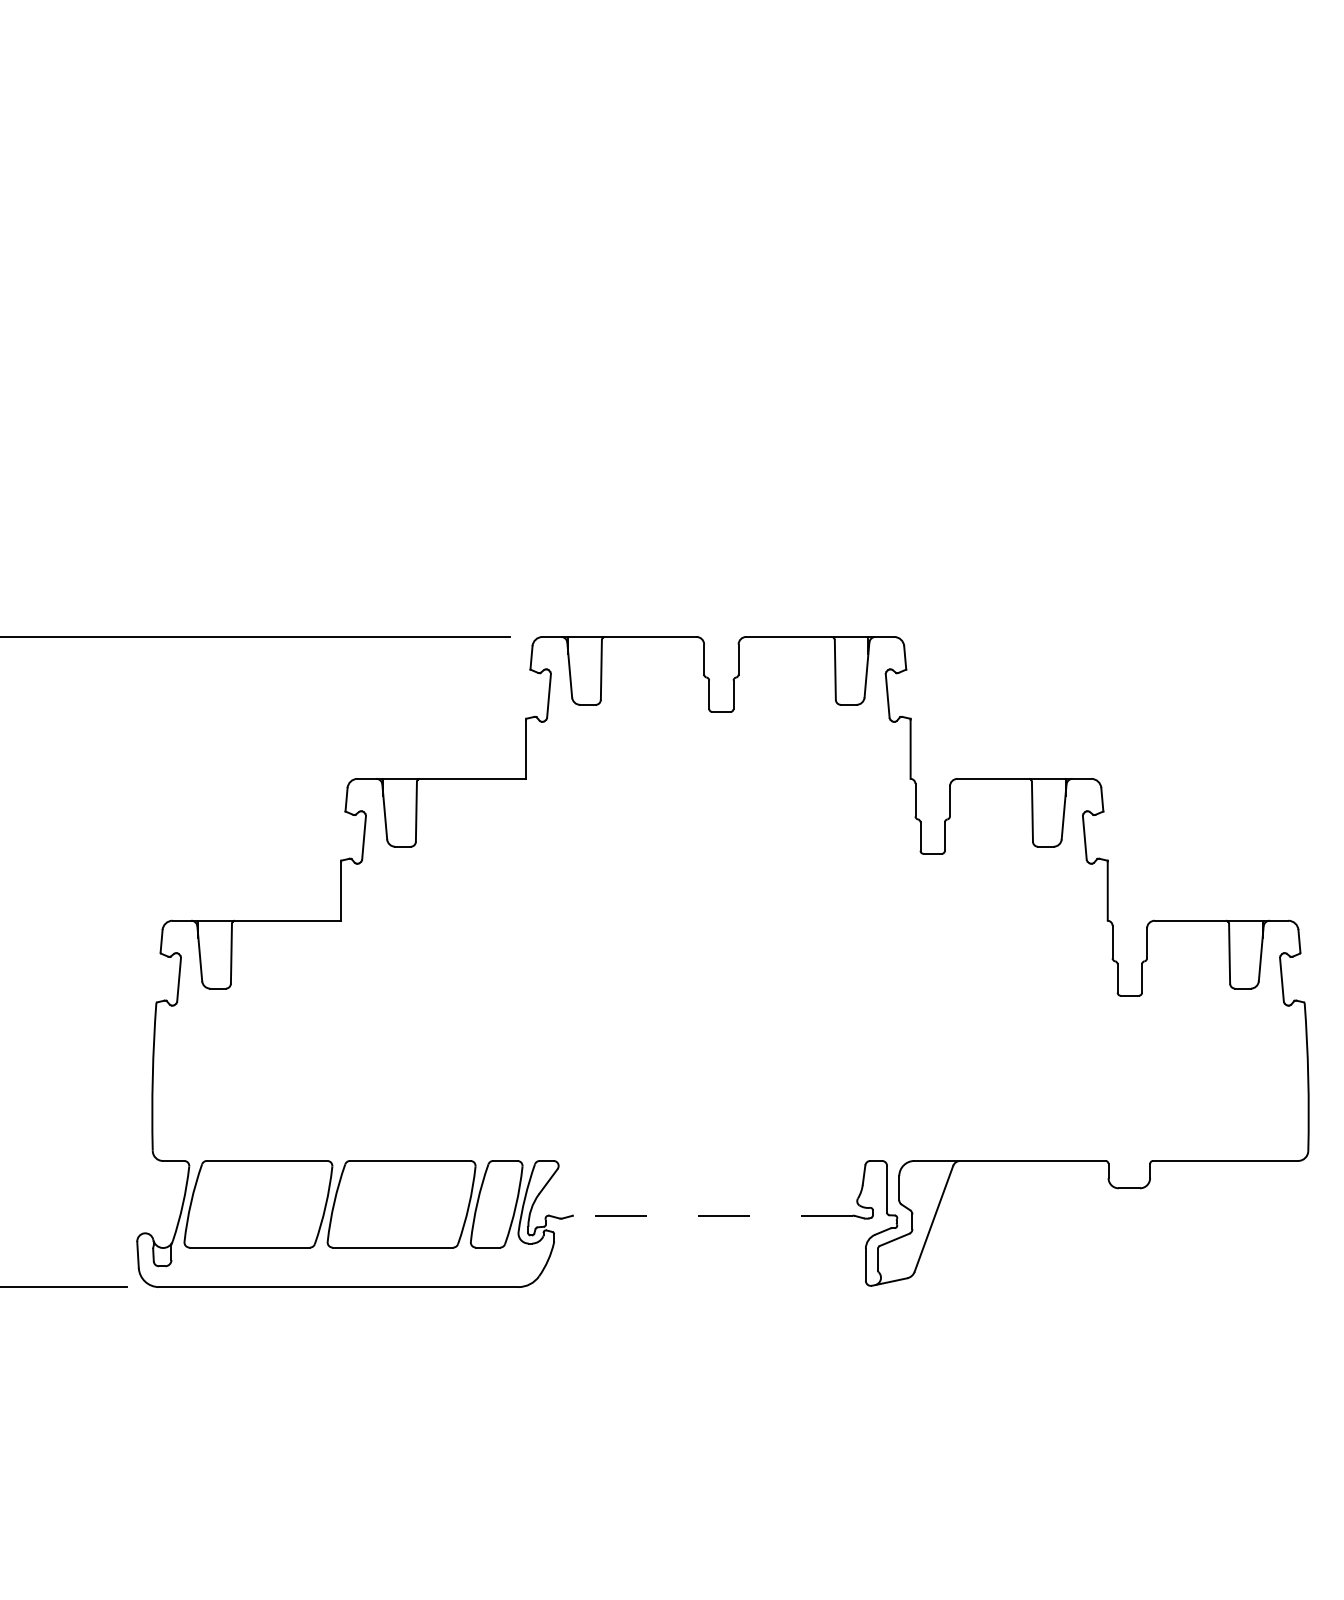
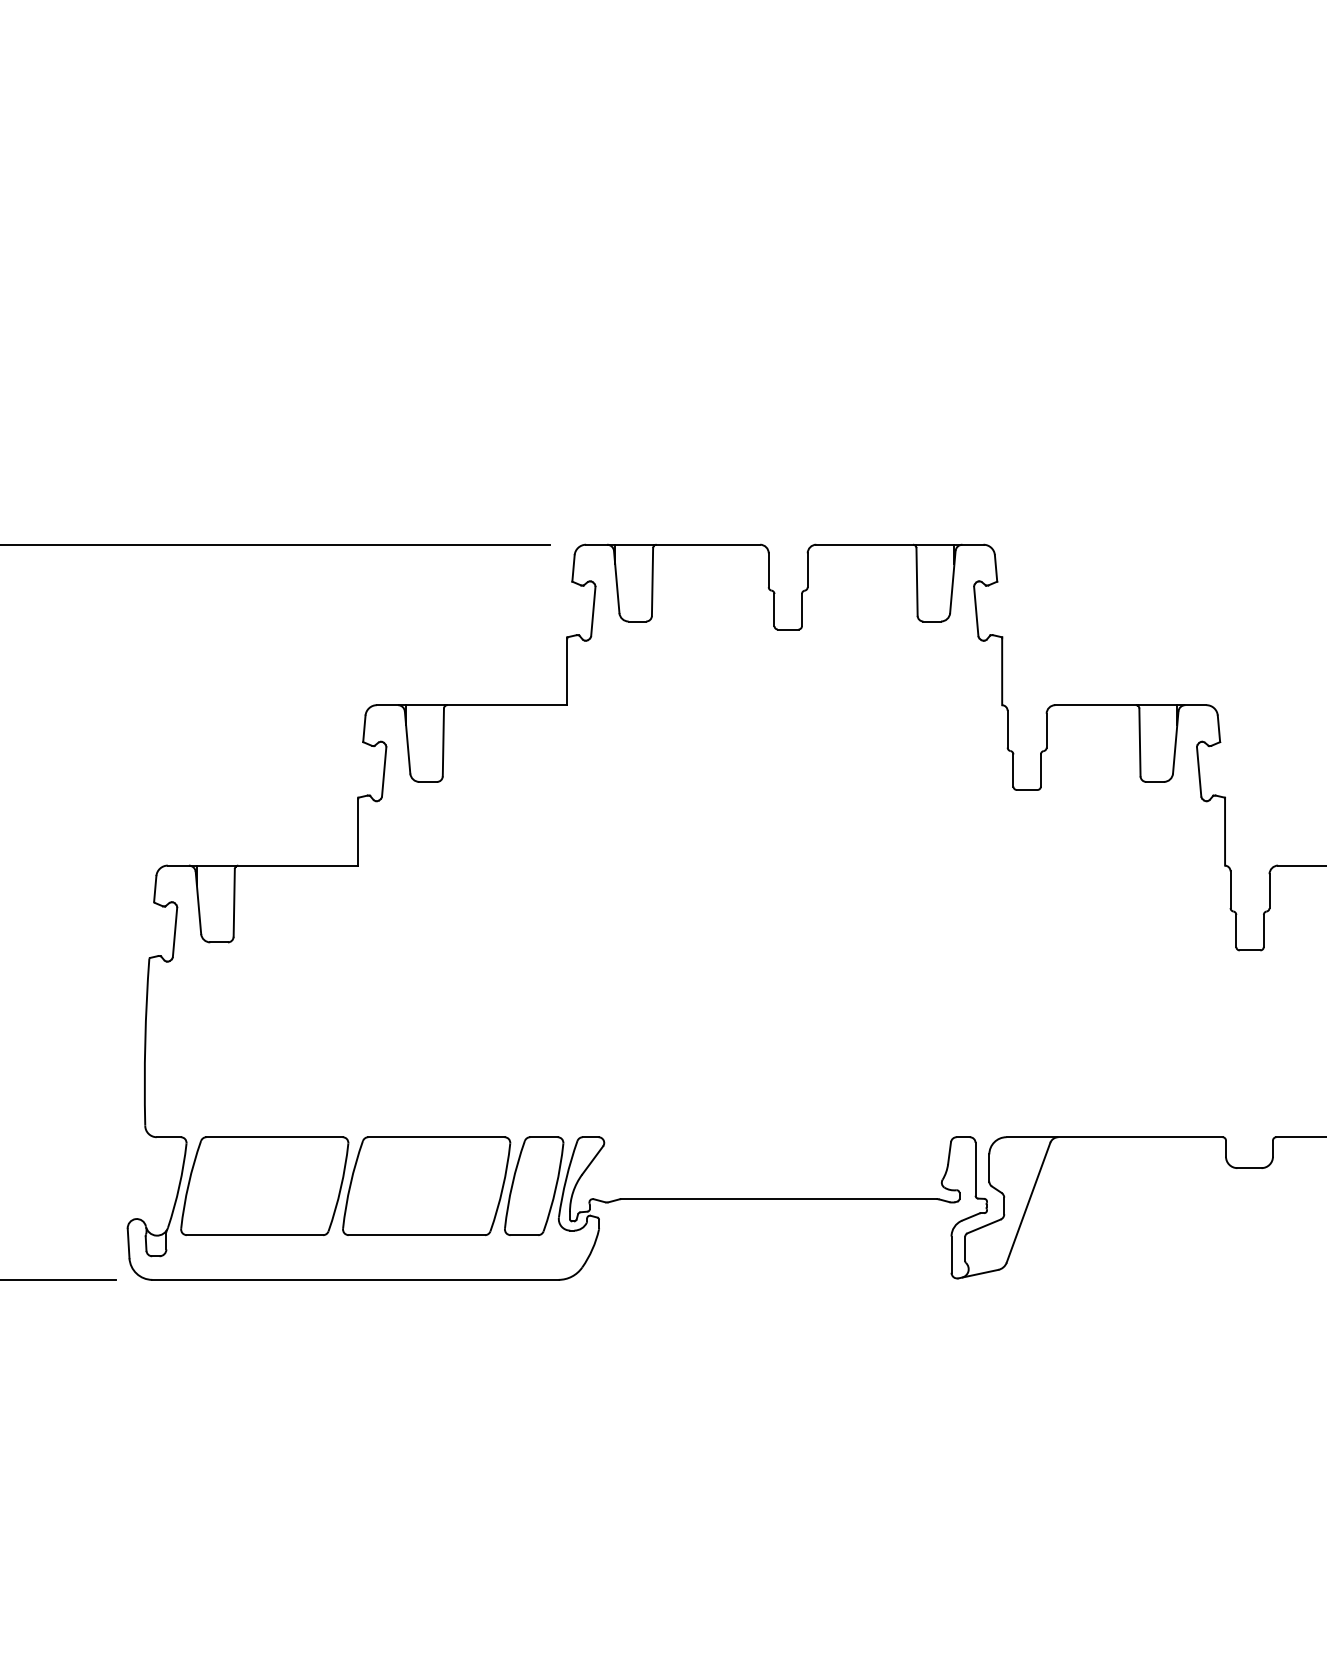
line: (712, 1215) -> (778, 1198), dashed -> solid

